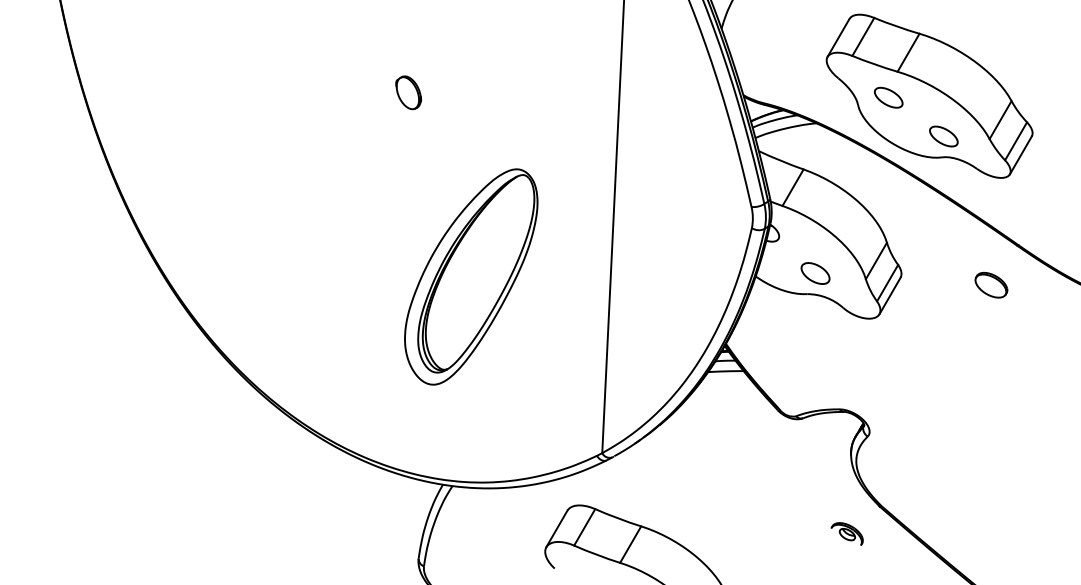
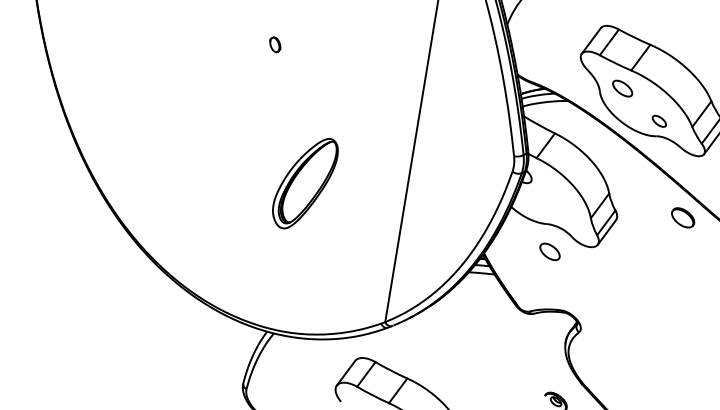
part: (408, 92) -> (275, 44), size x0.6
part: (943, 136) -> (659, 121), size x0.7
part: (815, 273) -> (549, 251), moved
part: (471, 276) -> (305, 183), size x0.6
part: (991, 284) -> (683, 217), moved

